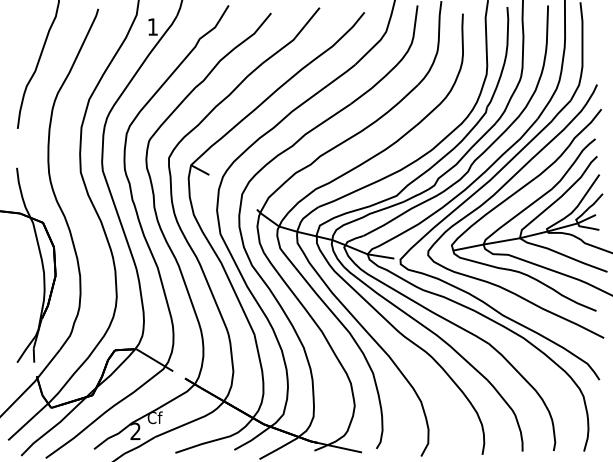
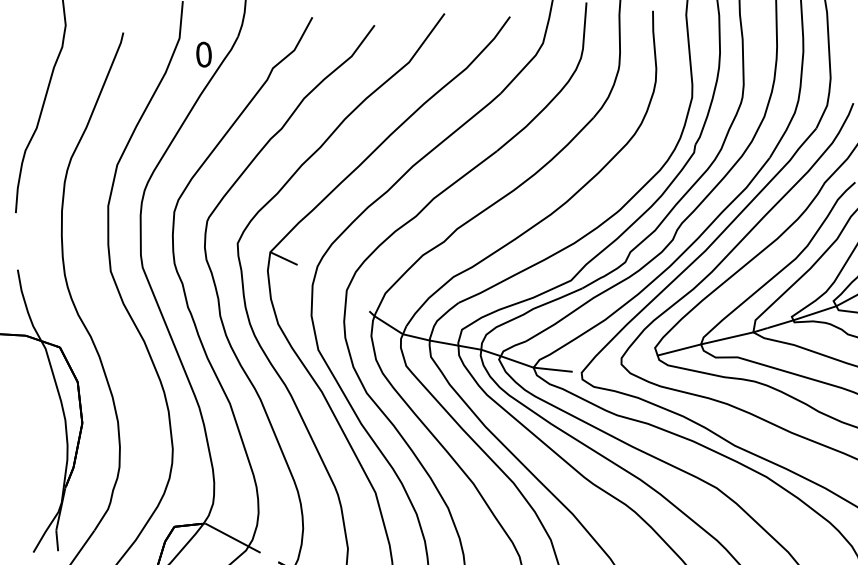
text: (152, 26) -> (203, 53), 1 -> 0

